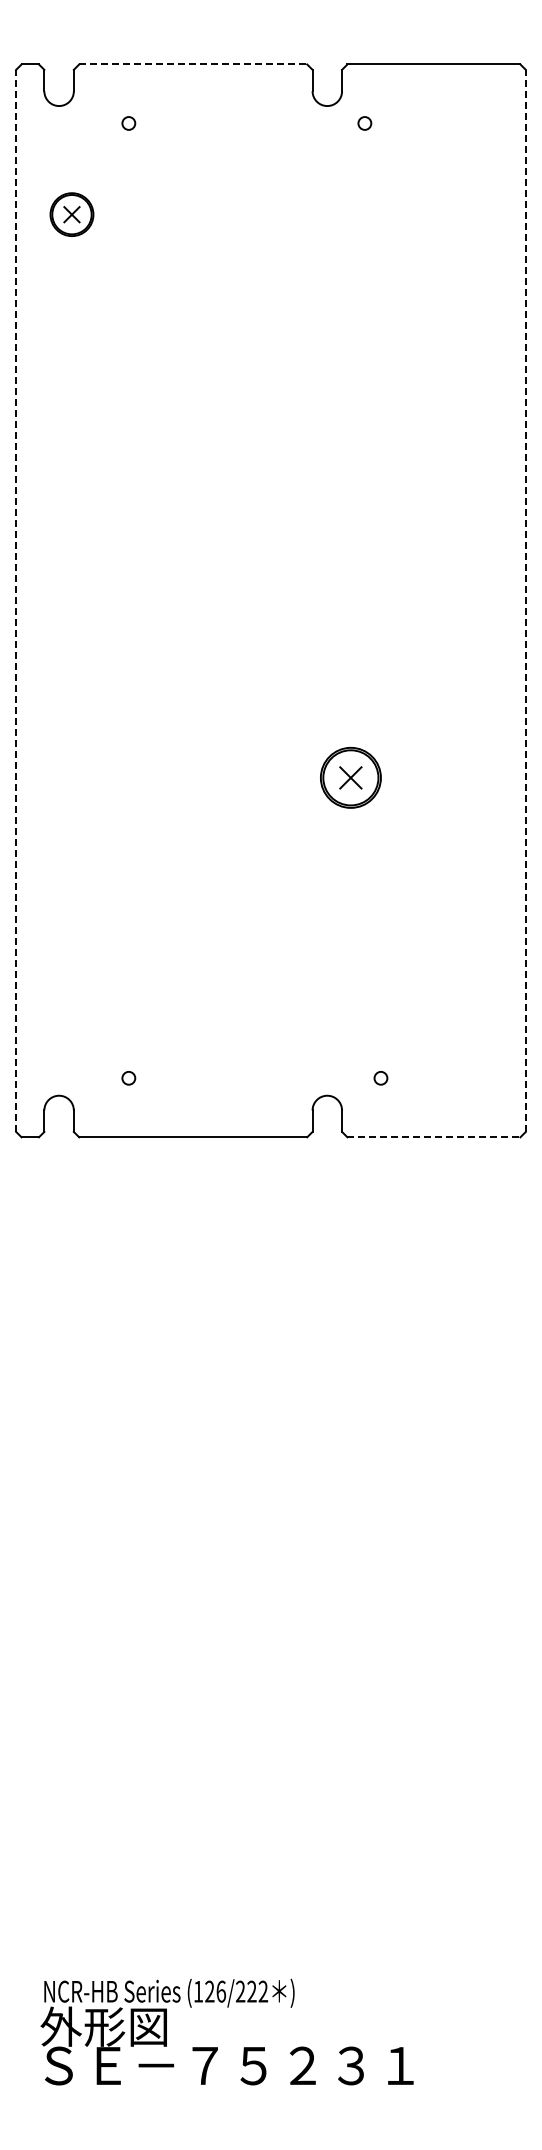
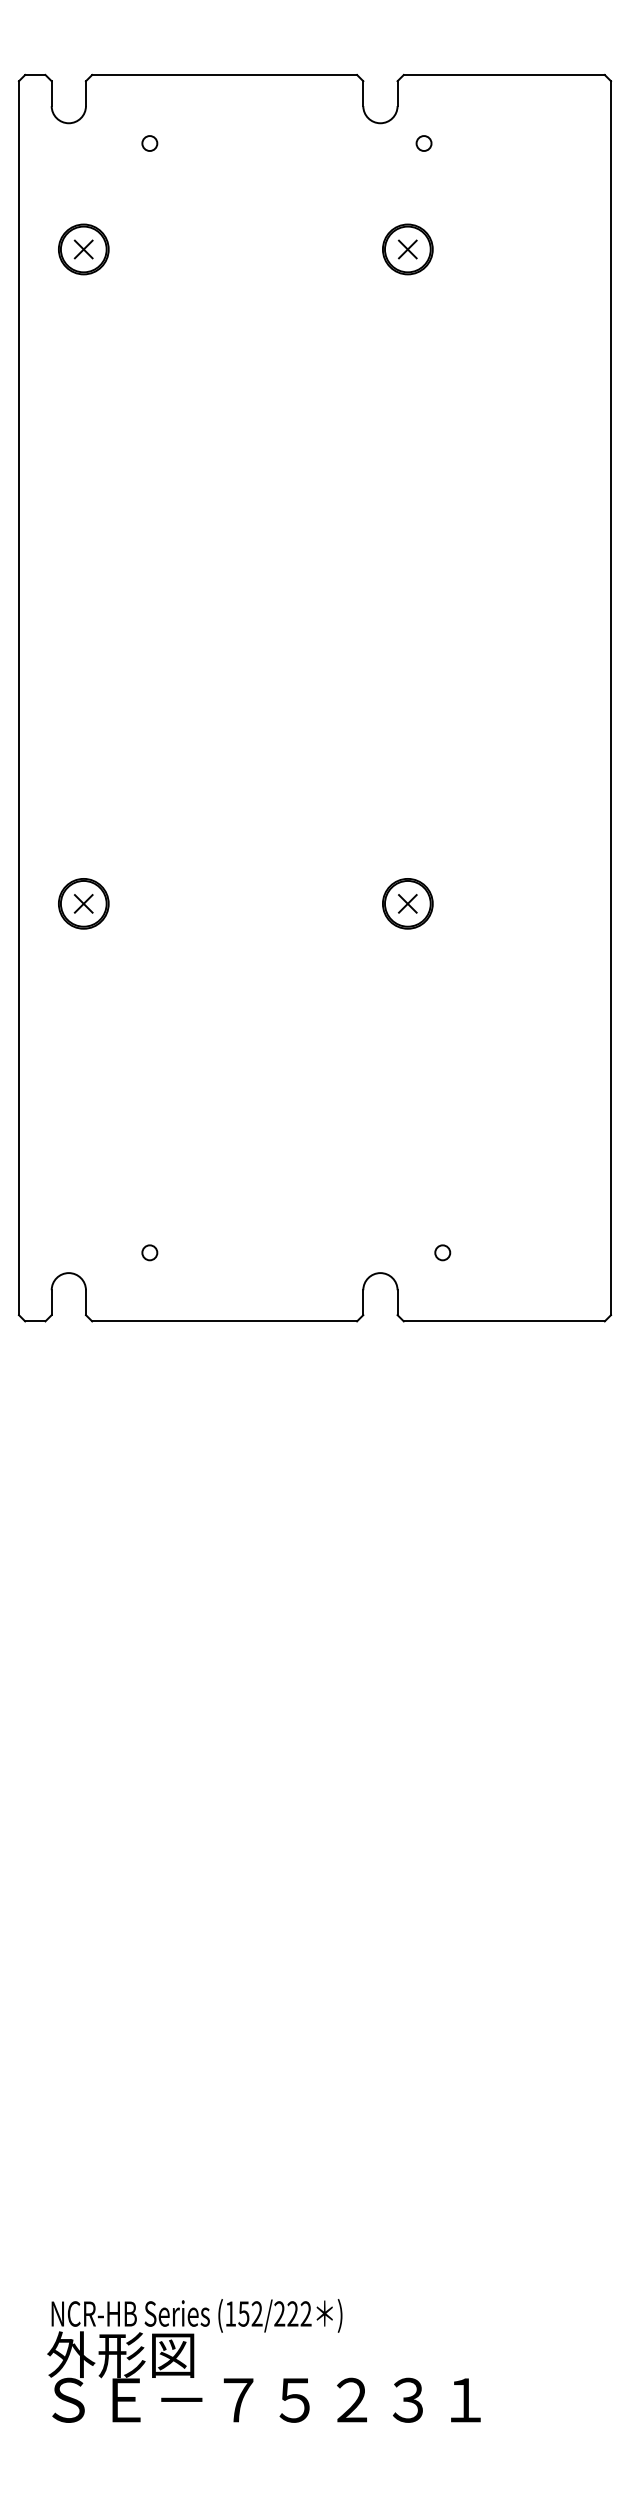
line: (193, 64) -> (224, 75), dashed -> solid
part: (350, 214) -> (407, 249), added
line: (16, 600) -> (19, 697), dashed -> solid
line: (525, 600) -> (610, 697), dashed -> solid
part: (71, 777) -> (83, 903), added
part: (350, 777) -> (407, 903), size x0.71
line: (434, 1137) -> (504, 1321), dashed -> solid
text: (215, 1991) -> (250, 2313), (126/222 -> (152/222

